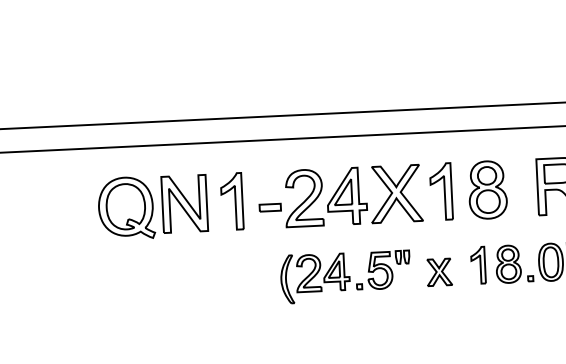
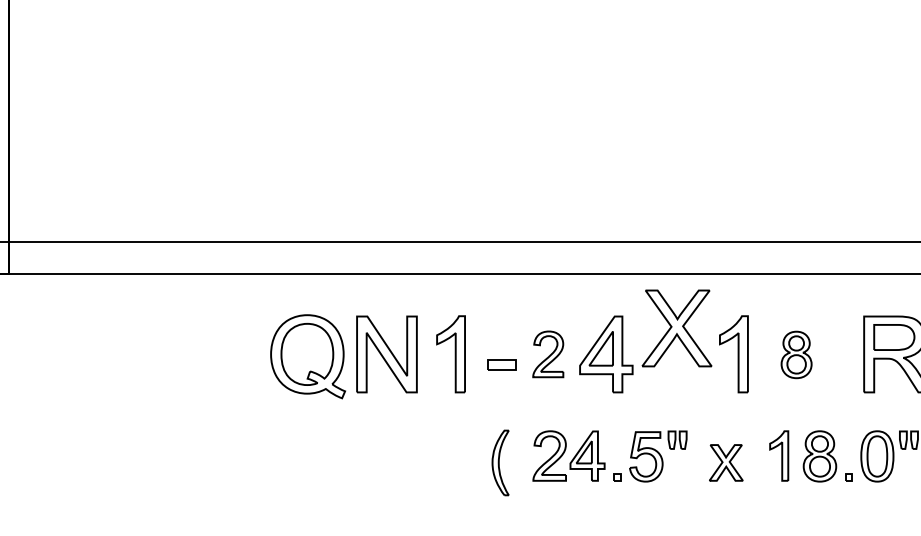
part: (487, 189) -> (796, 354), size x0.6
part: (395, 194) -> (676, 328), moved
part: (304, 198) -> (548, 354), size x0.6
part: (287, 279) -> (500, 462), moved

